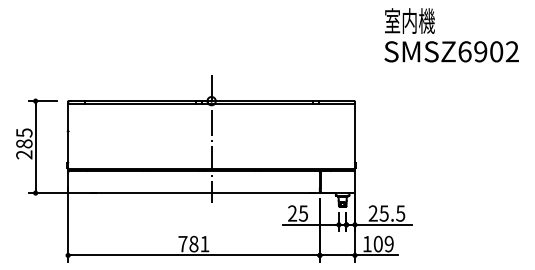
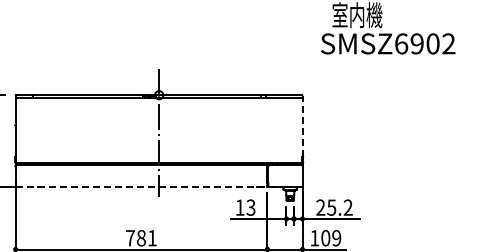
text: (451, 51) -> (388, 43), moved
line: (354, 131) -> (302, 125), solid -> dashed
line: (202, 193) -> (150, 187), solid -> dashed
text: (297, 213) -> (245, 207), 25 -> 13
text: (400, 213) -> (348, 207), 25.5 -> 25.2

